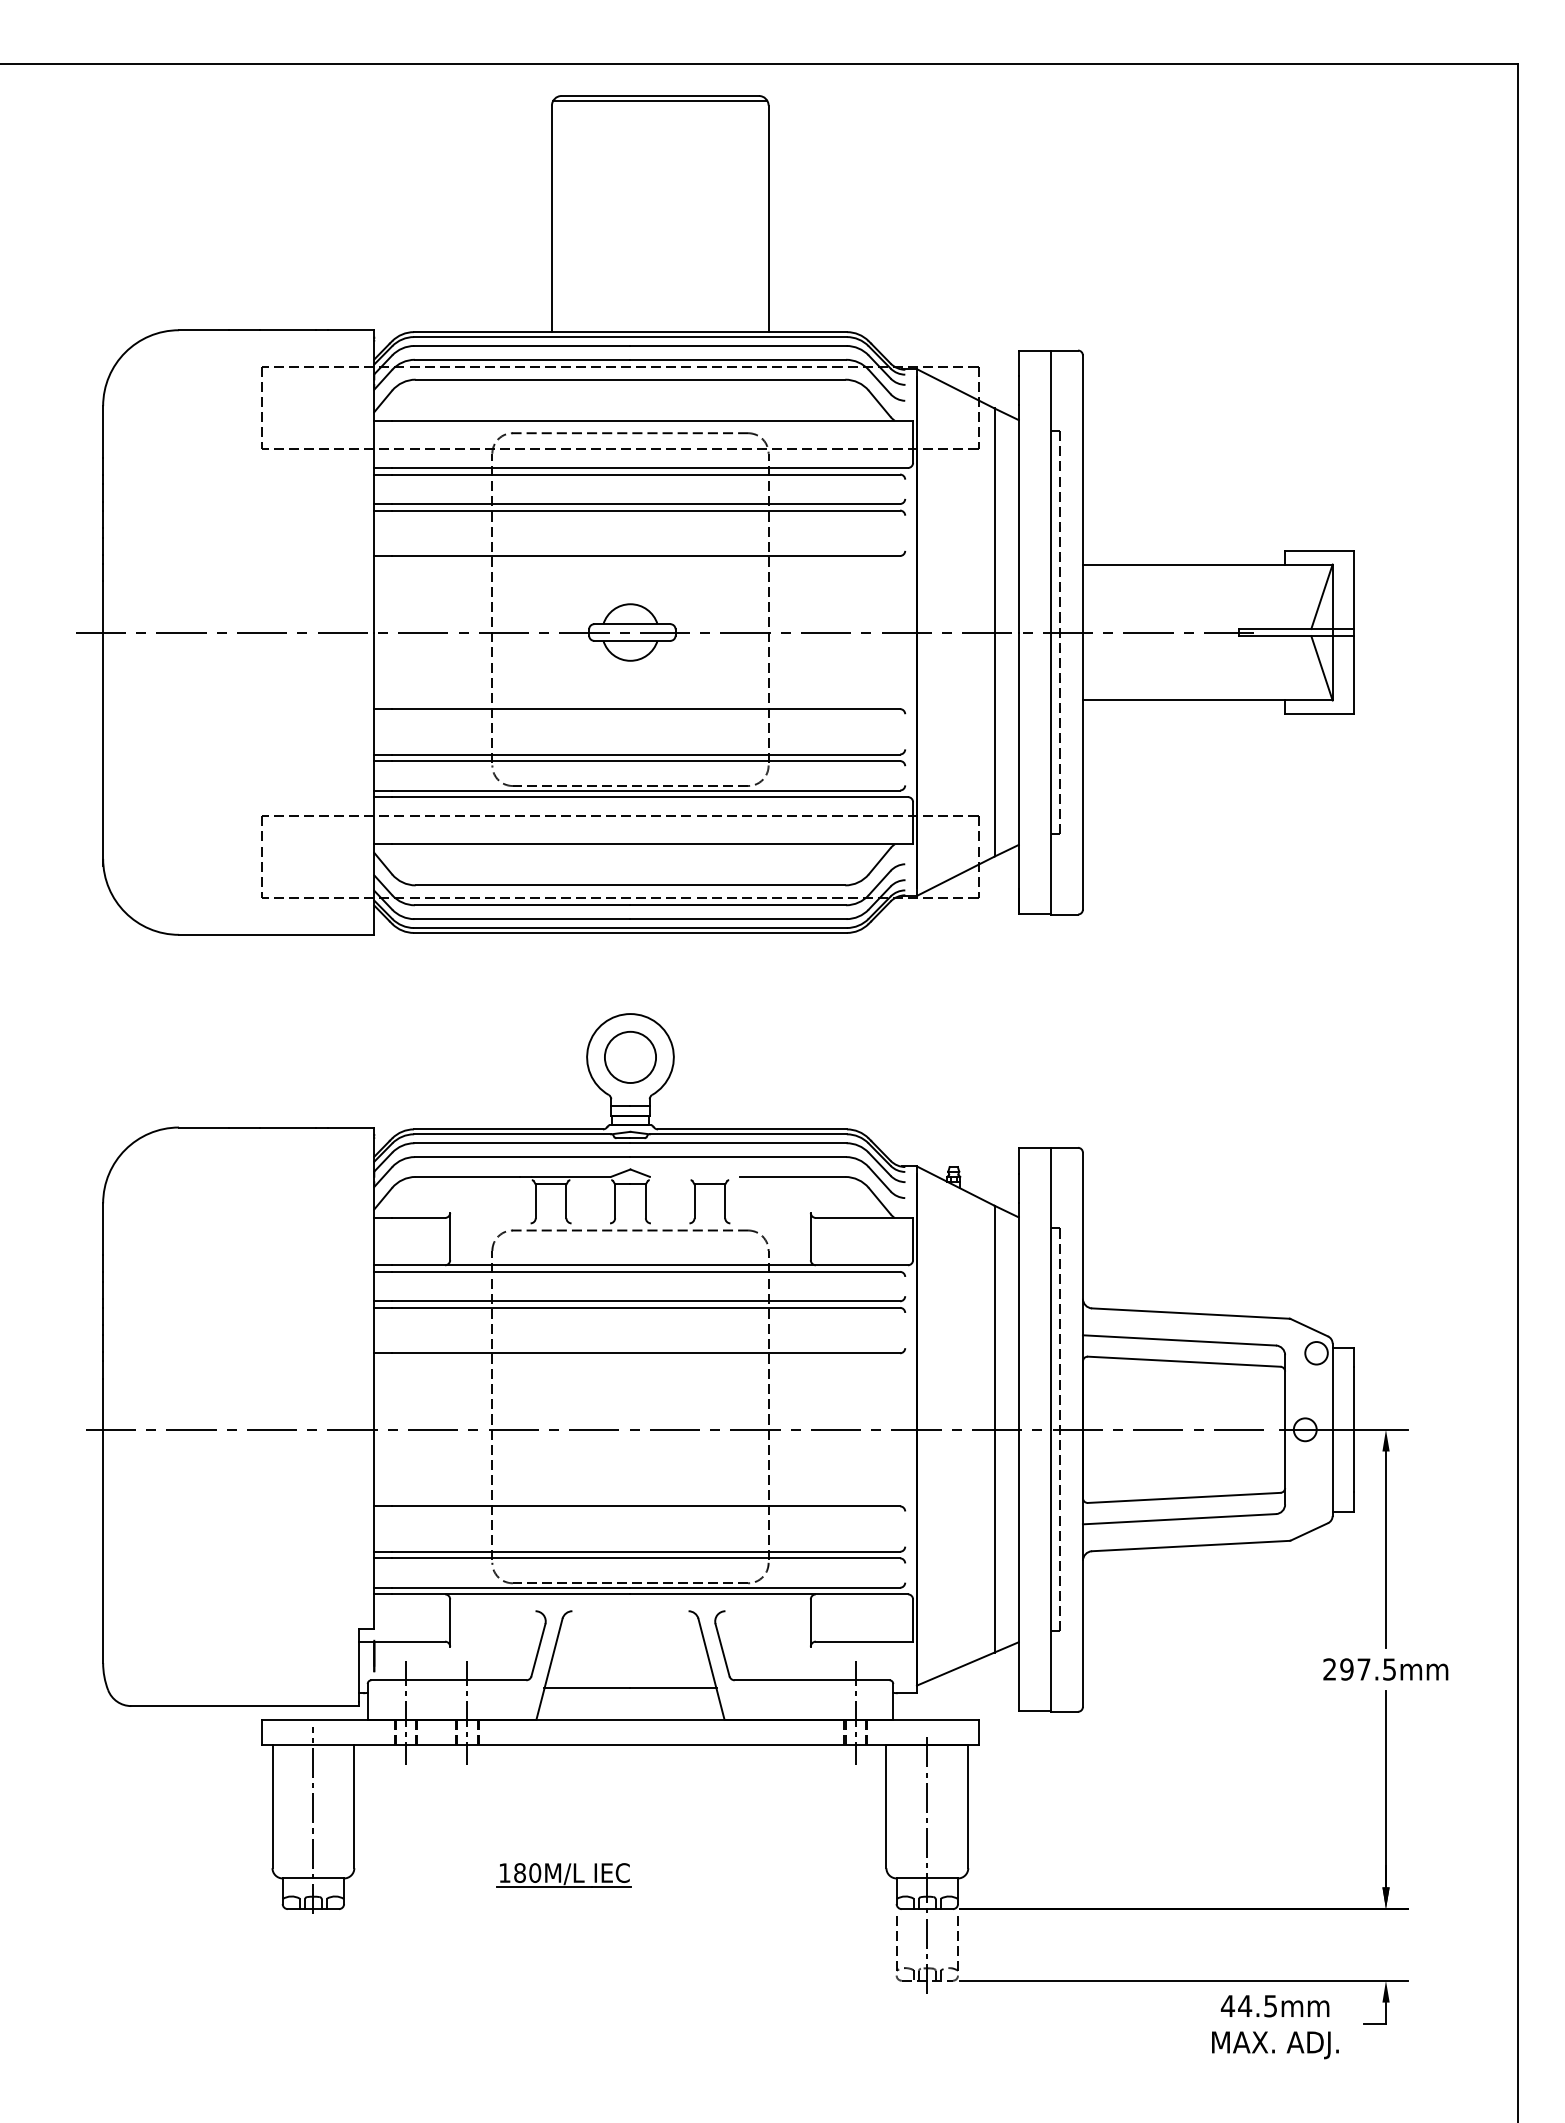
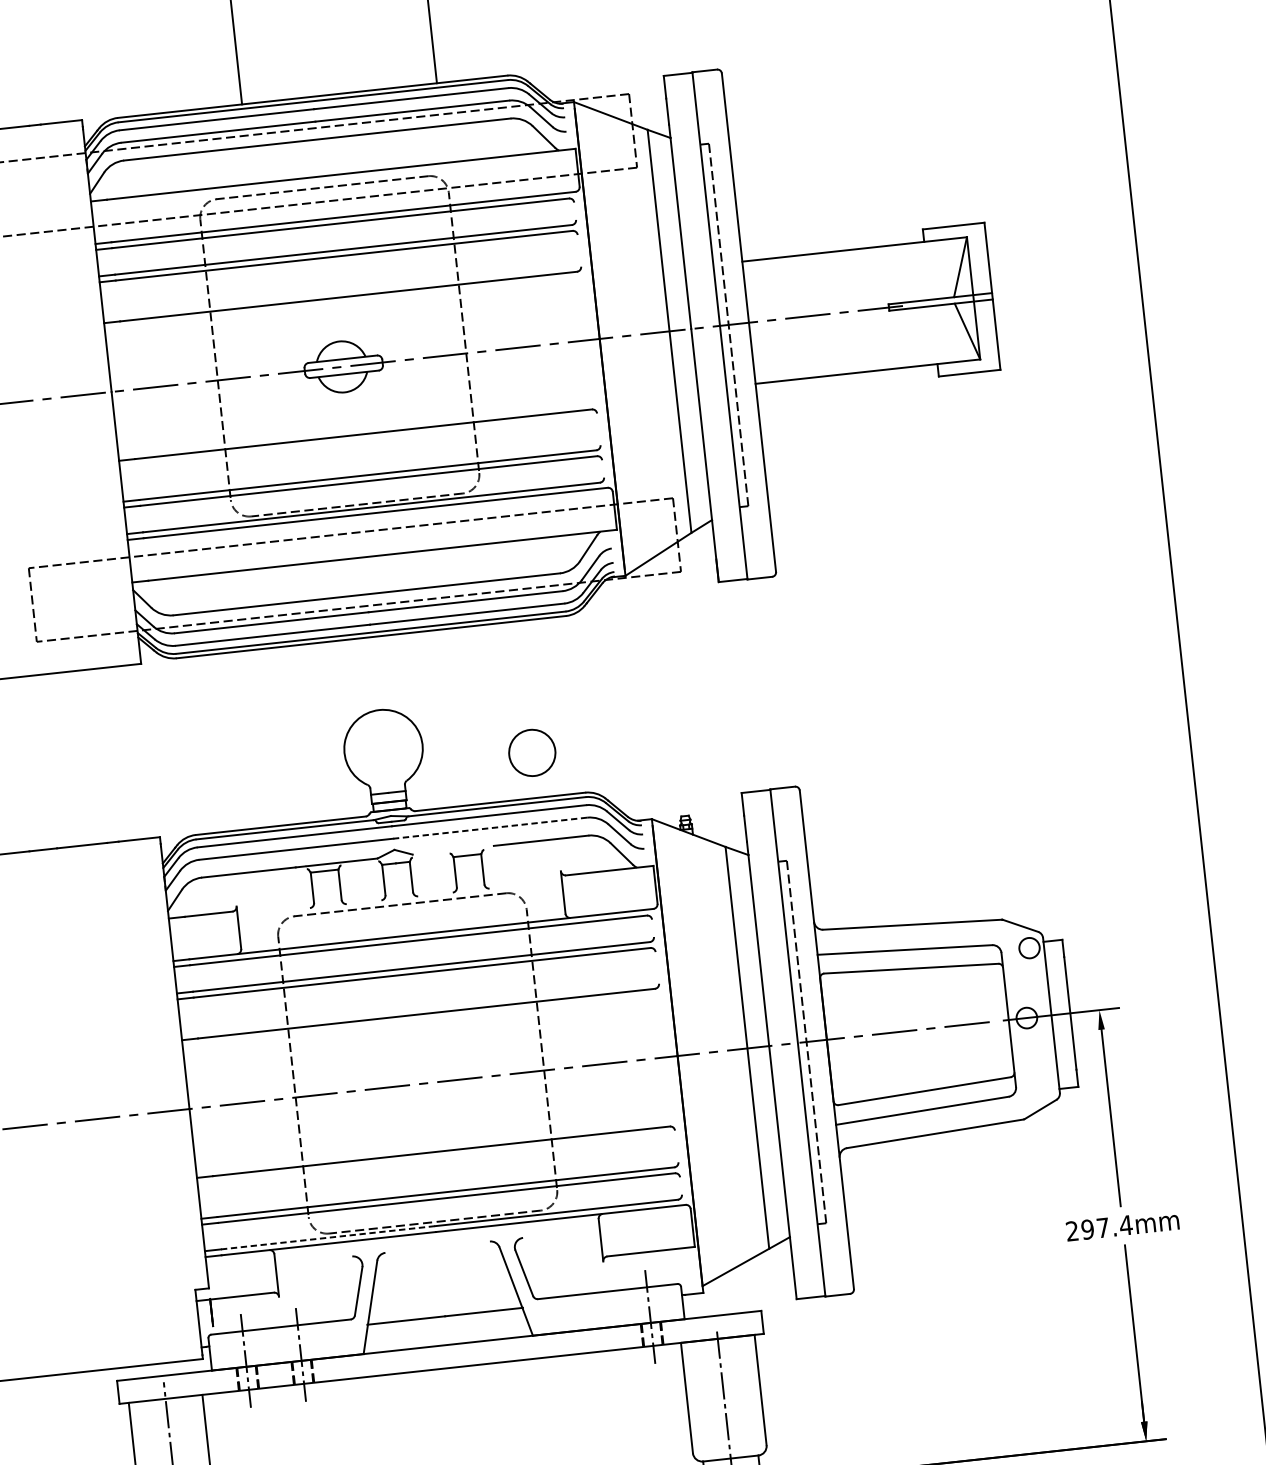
circle: (630, 1056) -> (532, 752), moved
line: (738, 1157) -> (490, 828), solid -> dashed
line: (511, 1587) -> (328, 1237), solid -> dashed
text: (1389, 1669) -> (1126, 1225), 297.5mm -> 297.4mm

